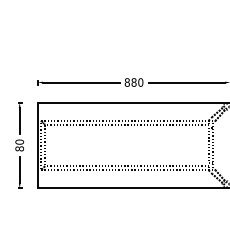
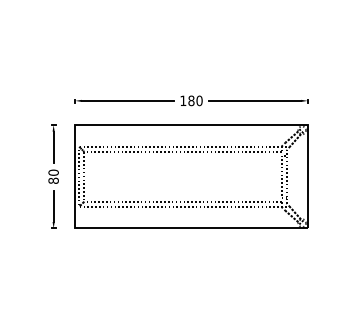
text: (127, 82) -> (183, 100), 880 -> 180

